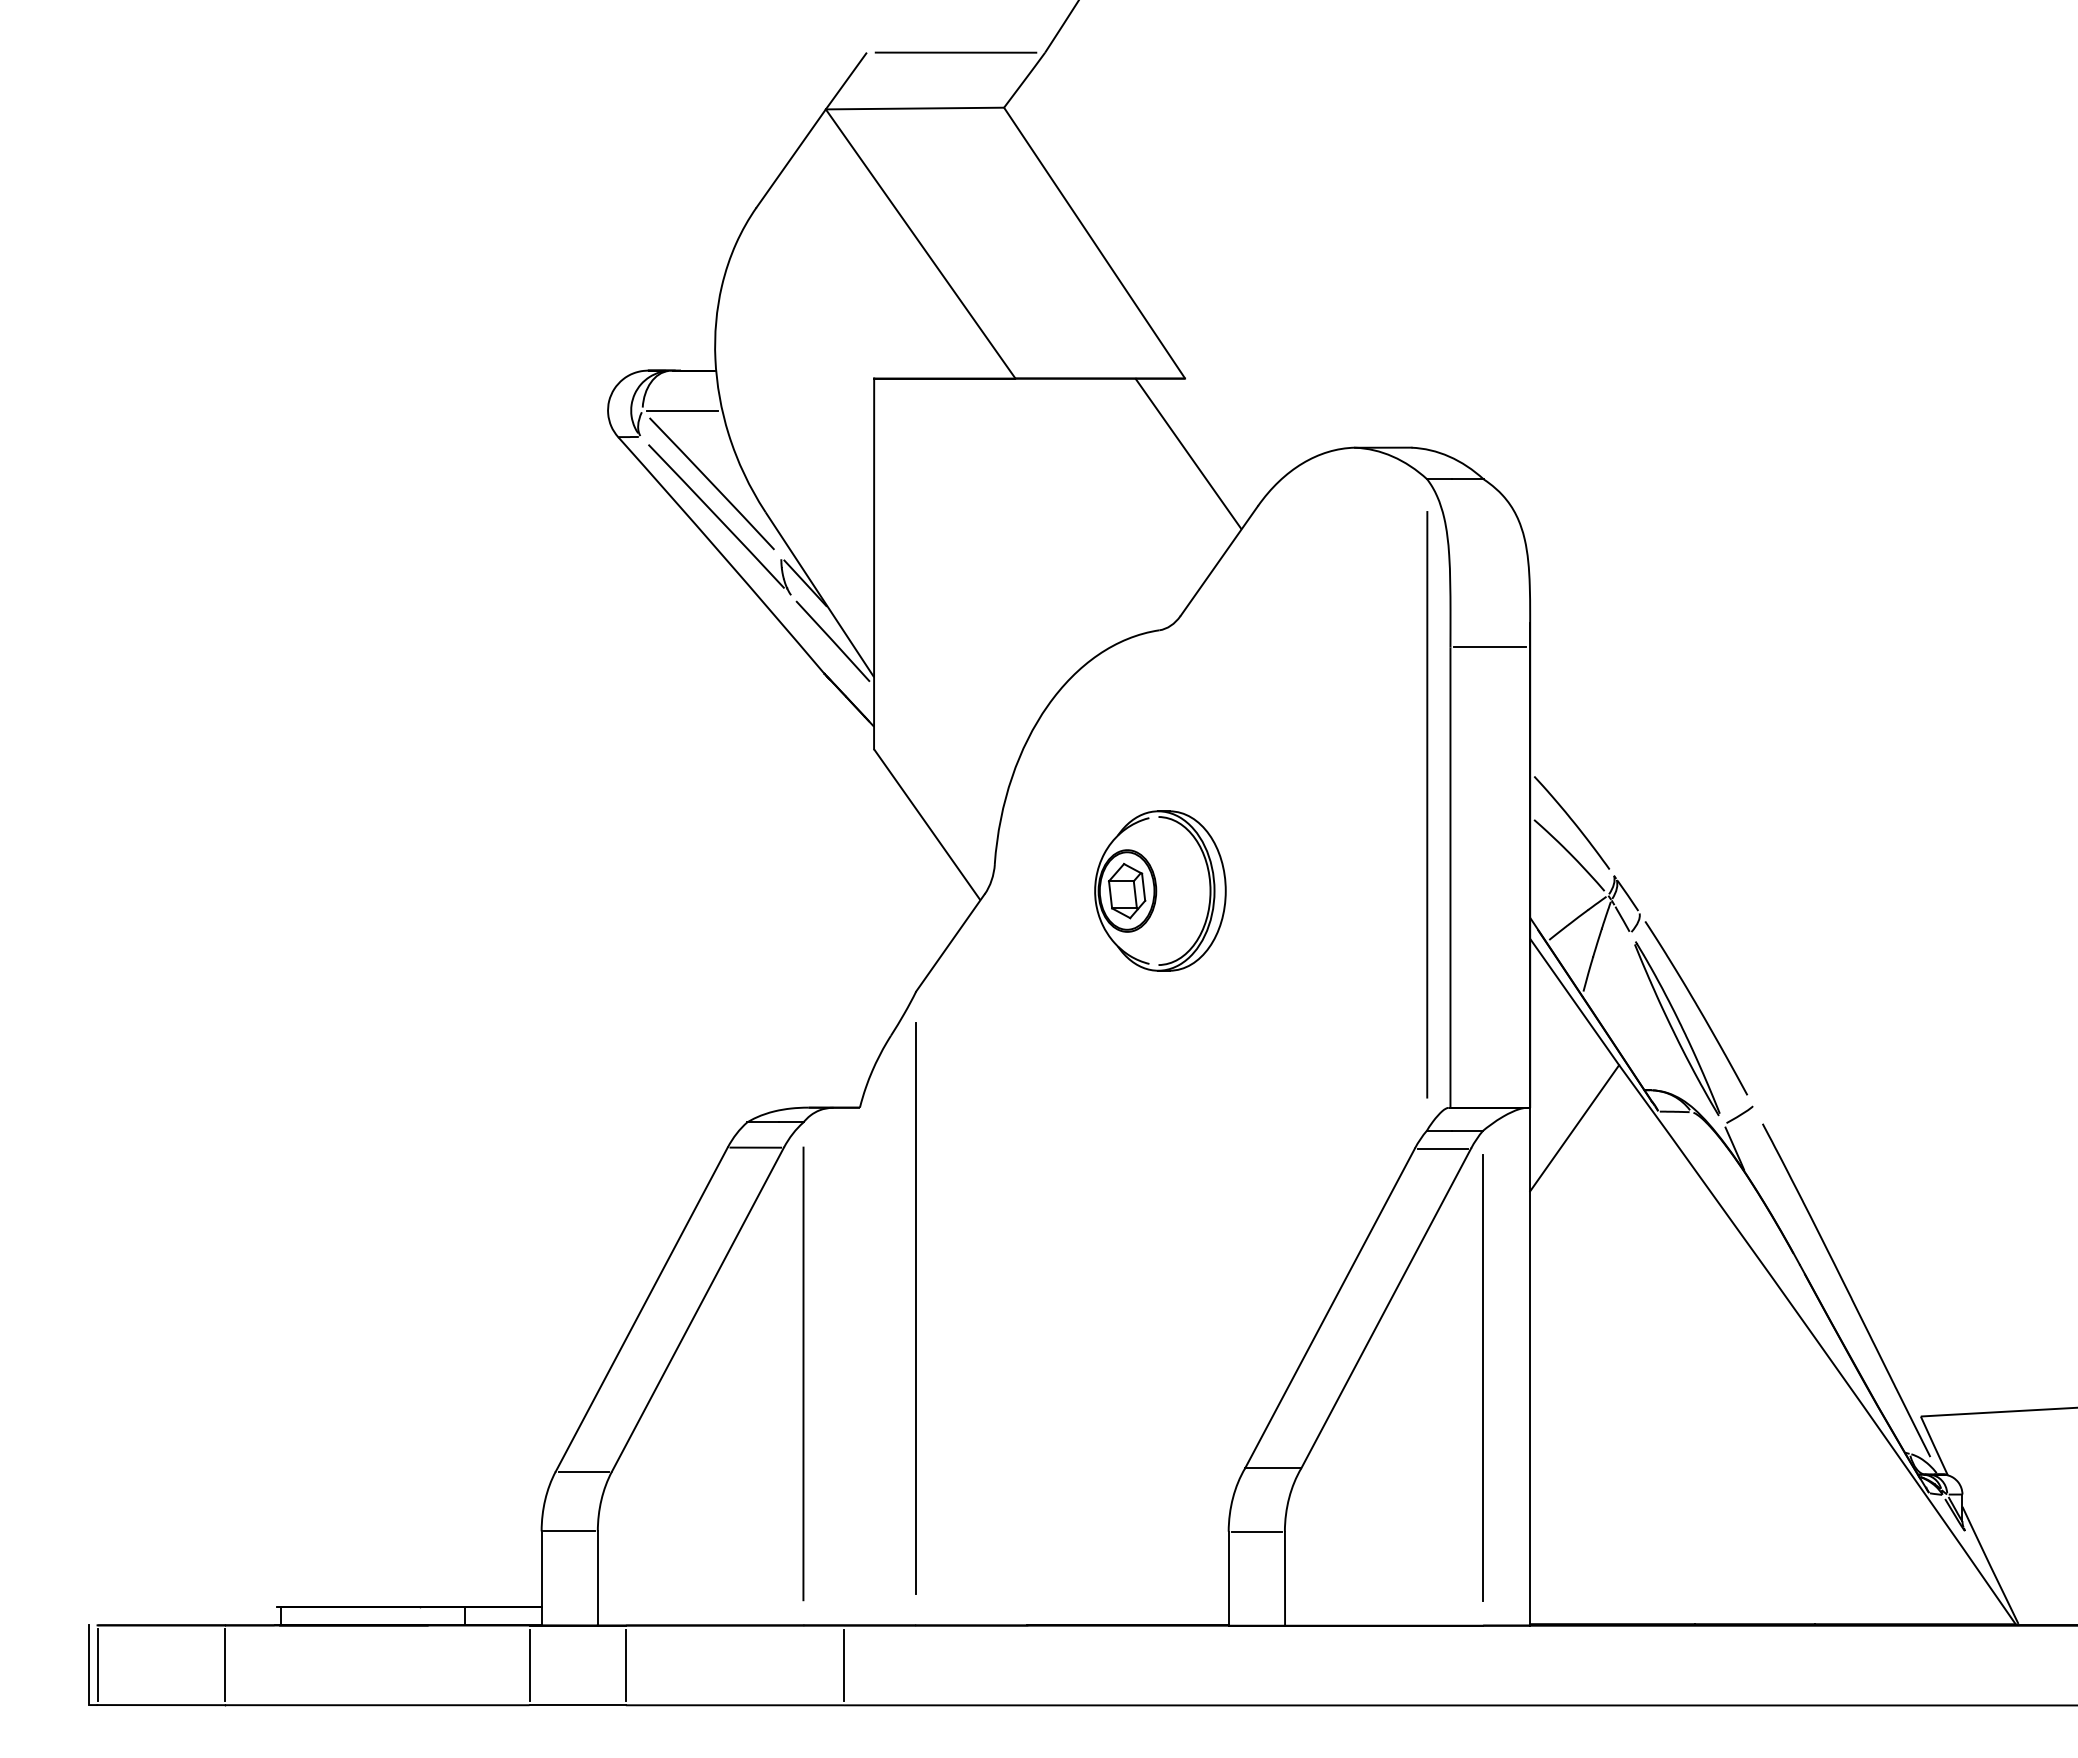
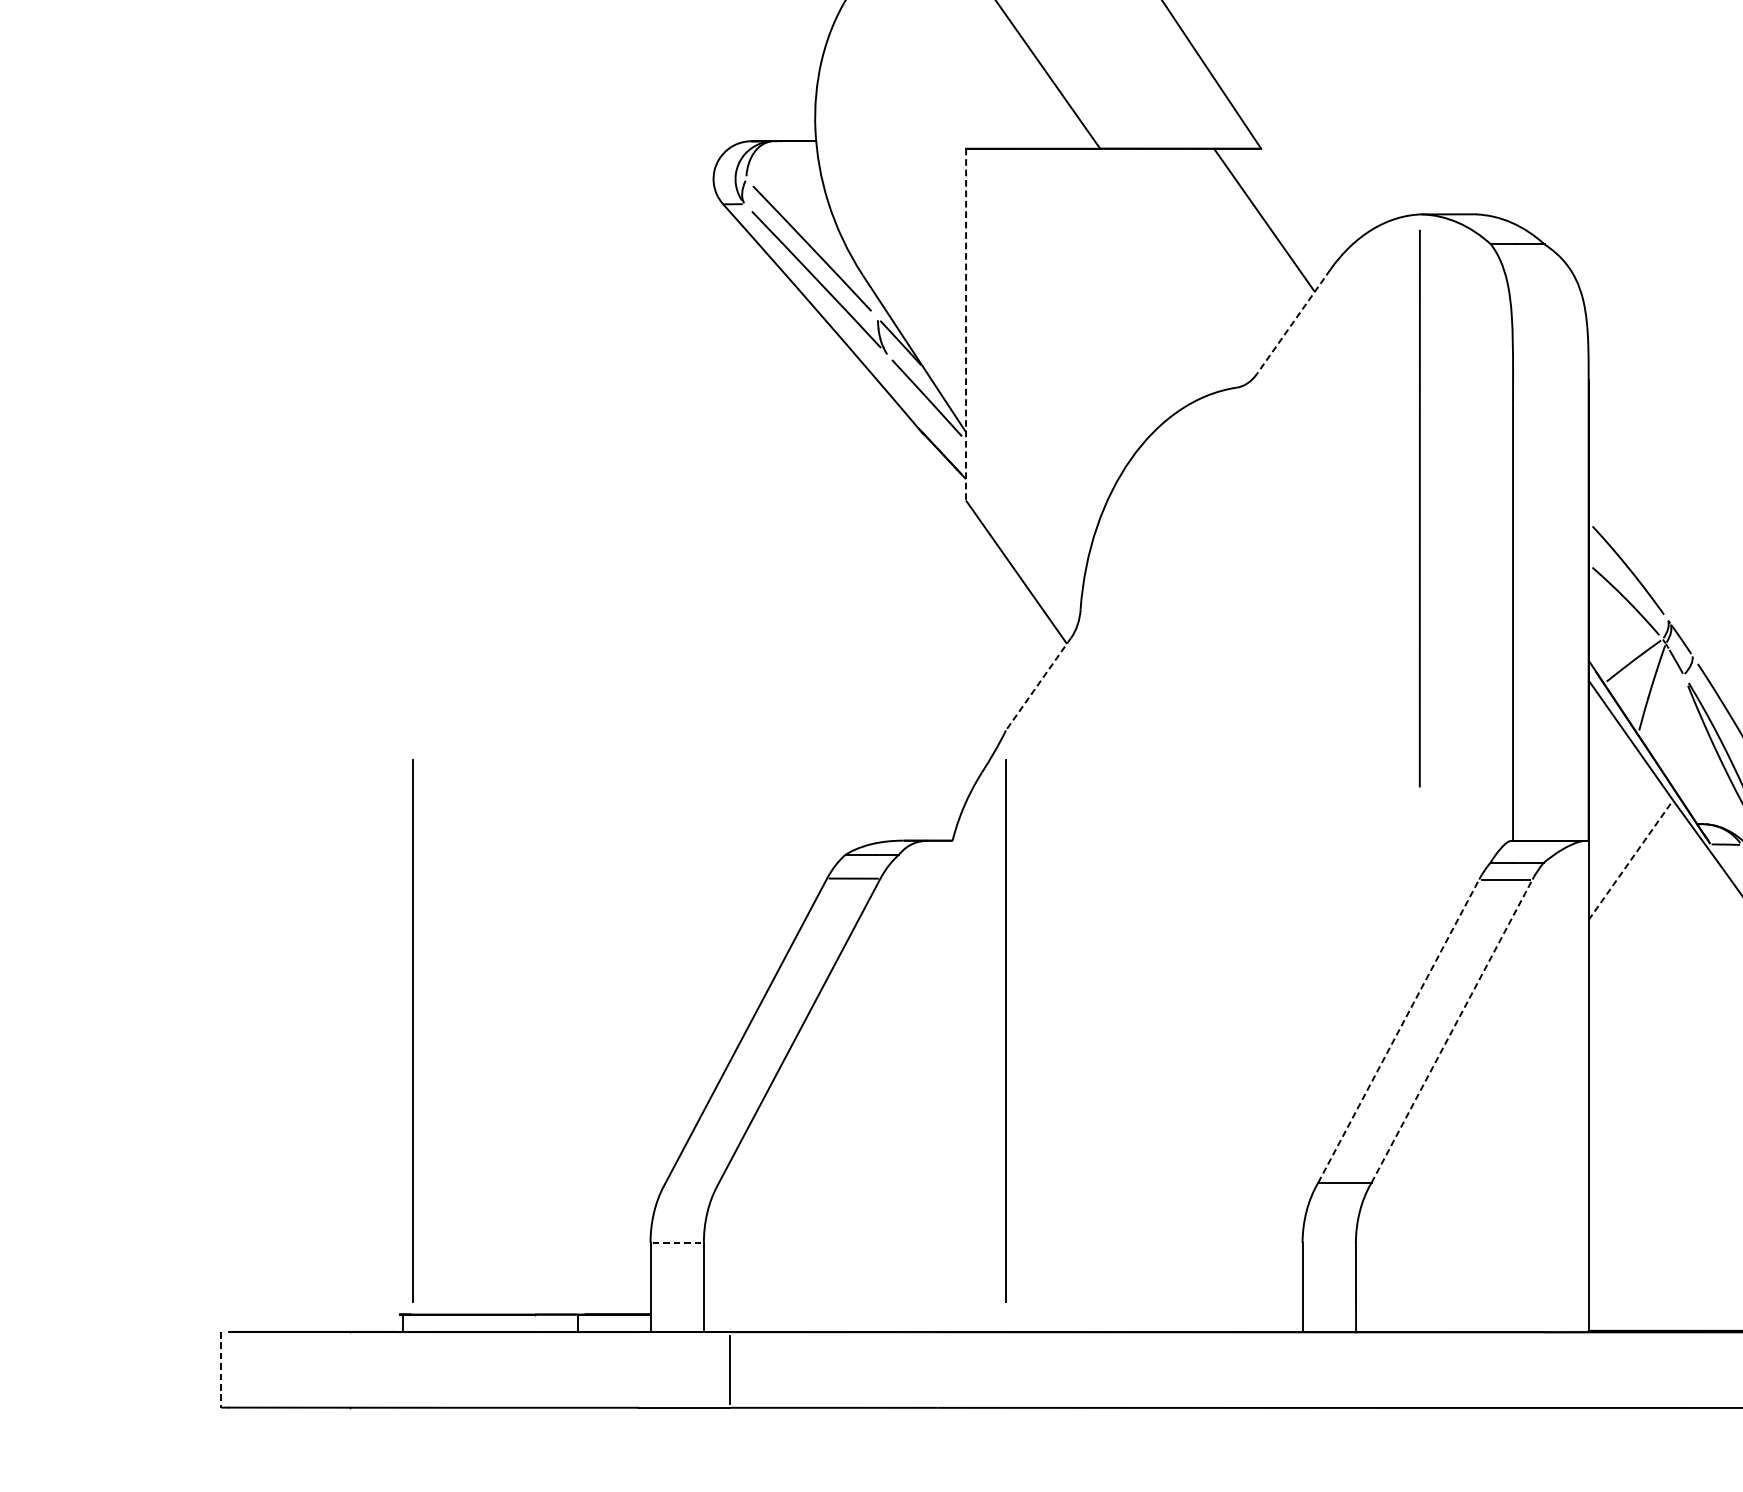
line: (682, 410) -> (784, 179), removed
line: (1219, 561) -> (1293, 322), solid -> dashed
line: (874, 564) -> (966, 325), solid -> dashed
line: (1490, 647) -> (1551, 403), removed
line: (1427, 804) -> (1420, 508), moved
part: (1160, 890) -> (1237, 634), removed
line: (950, 942) -> (1038, 683), solid -> dashed
line: (1574, 1127) -> (1630, 859), solid -> dashed
line: (290, 1308) -> (412, 1031), added
line: (1330, 1308) -> (1399, 1031), solid -> dashed
line: (1386, 1308) -> (1452, 1031), solid -> dashed
line: (803, 1373) -> (899, 1092), removed
line: (1483, 1377) -> (1544, 1096), removed
line: (583, 1471) -> (690, 1185), removed
line: (569, 1531) -> (676, 1242), solid -> dashed
line: (1256, 1531) -> (1328, 1242), removed
line: (89, 1665) -> (221, 1370), solid -> dashed
line: (97, 1665) -> (229, 1370), removed
line: (225, 1665) -> (350, 1370), removed
line: (529, 1665) -> (639, 1370), removed
line: (843, 1665) -> (937, 1370), removed

